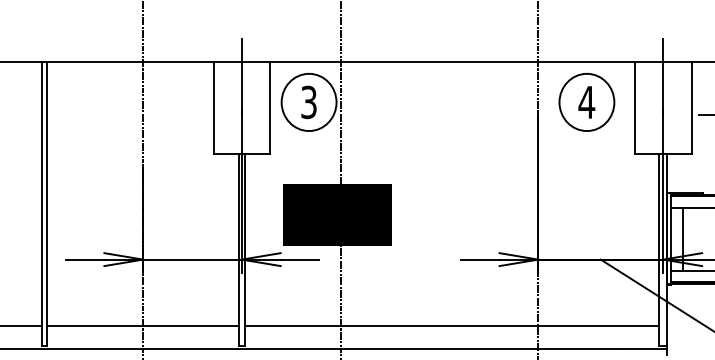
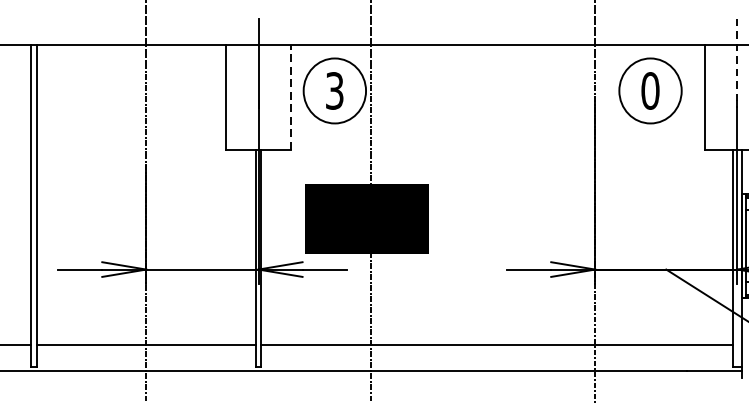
line: (663, 78) -> (737, 63), solid -> dashed
text: (586, 102) -> (650, 91), 4 -> 0
line: (270, 107) -> (291, 96), solid -> dashed

